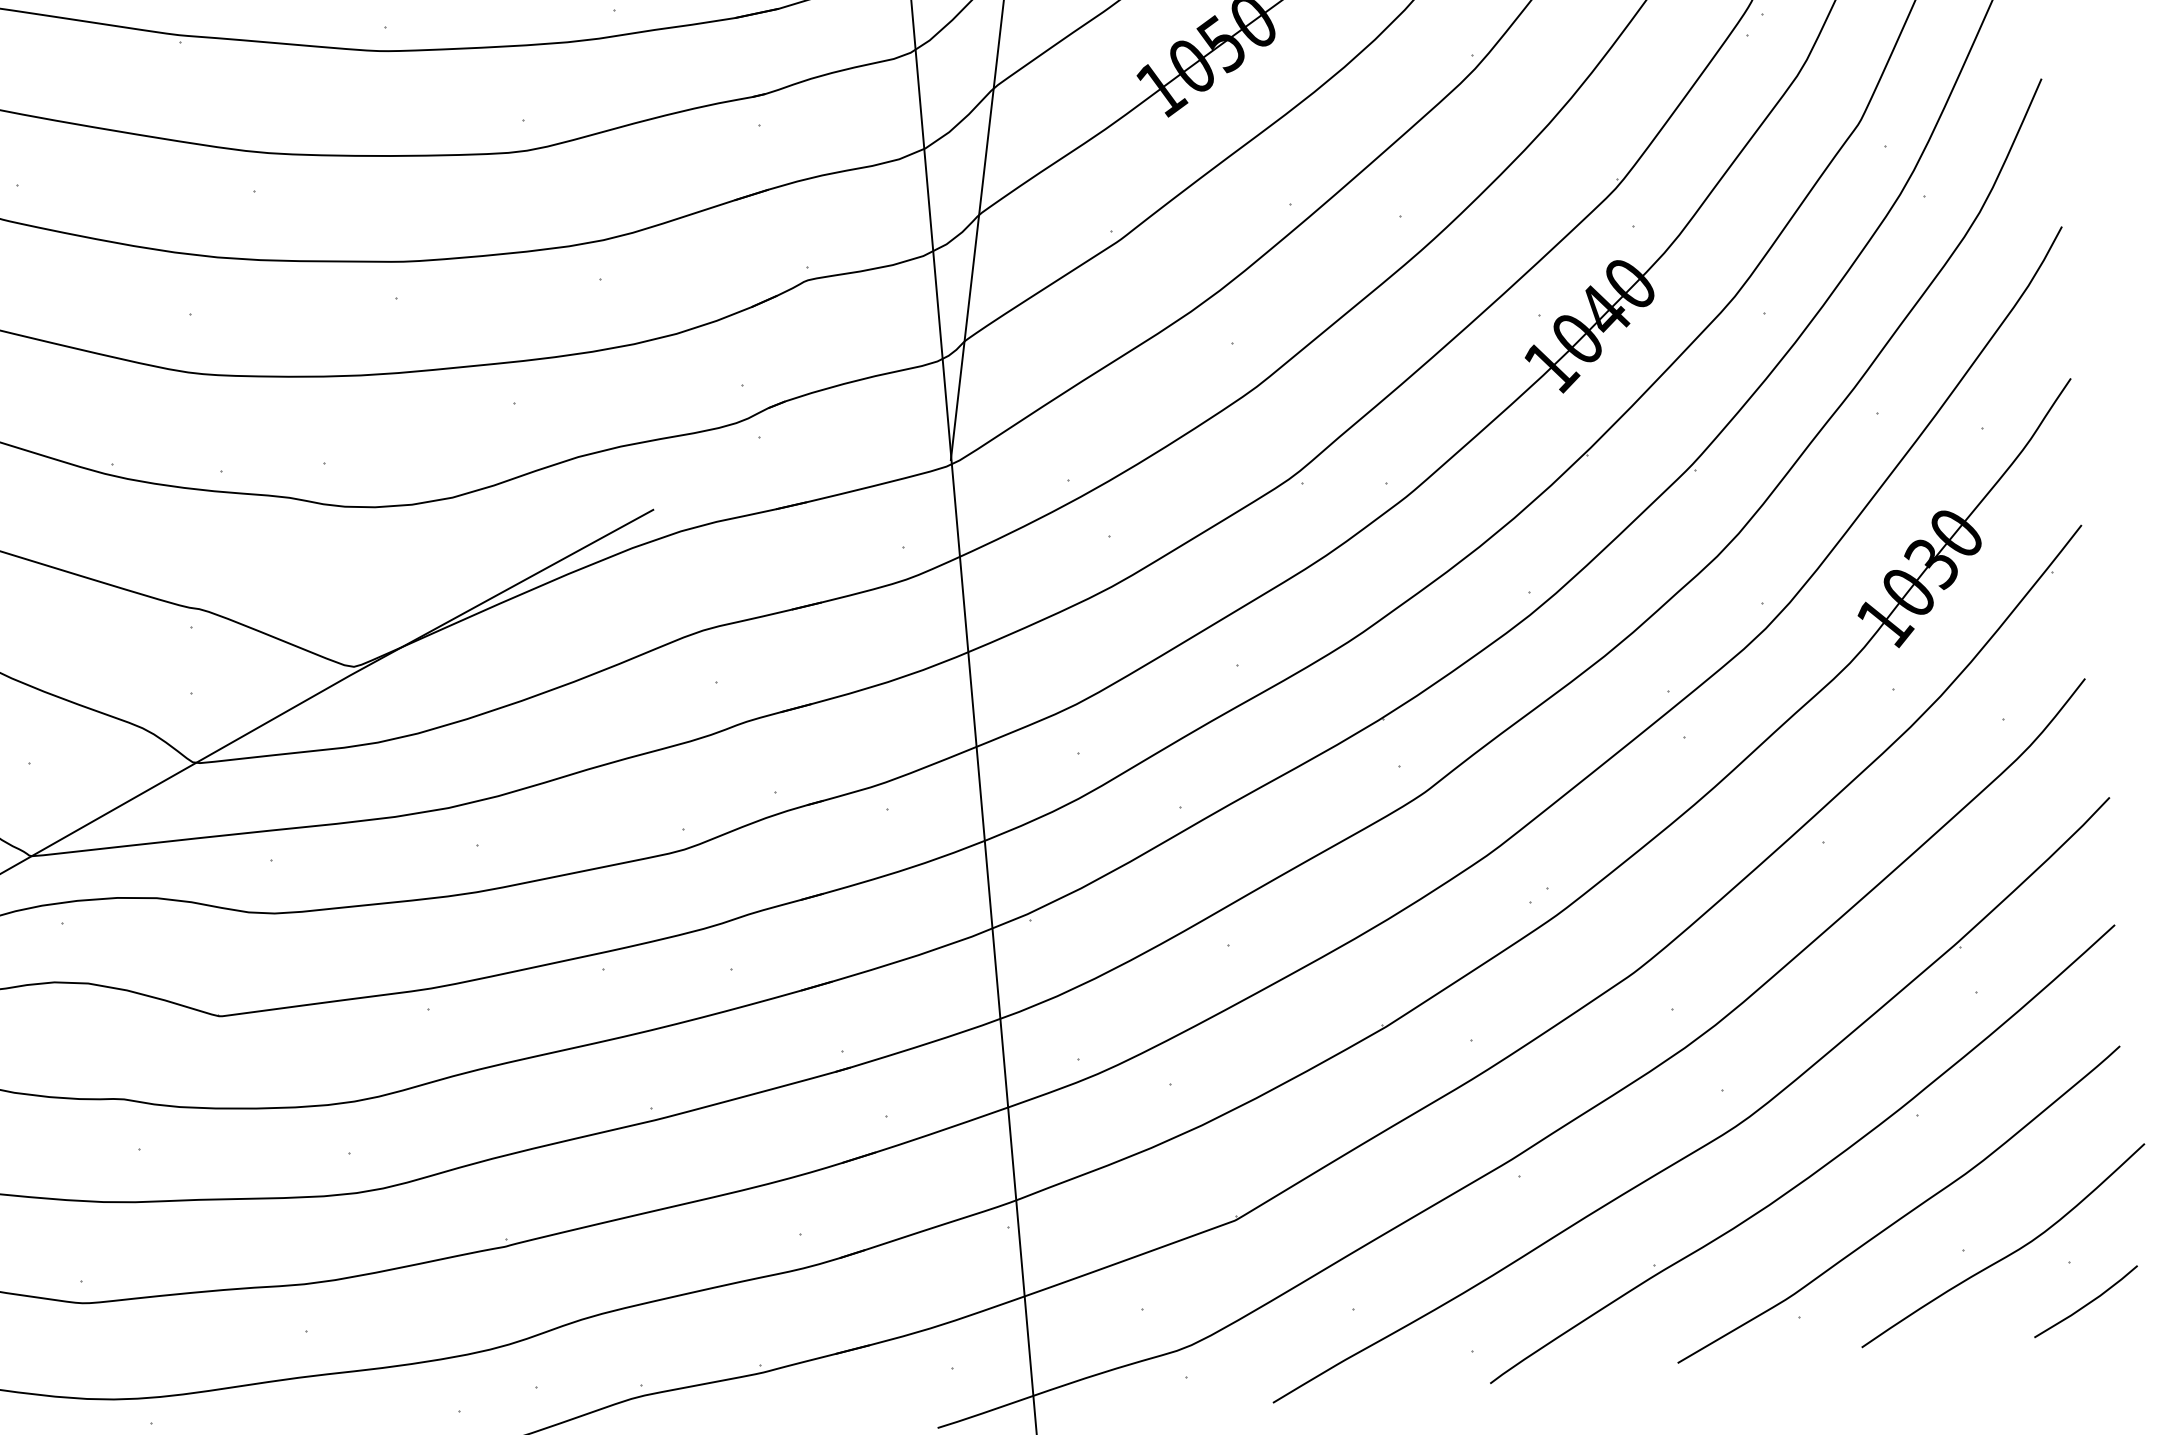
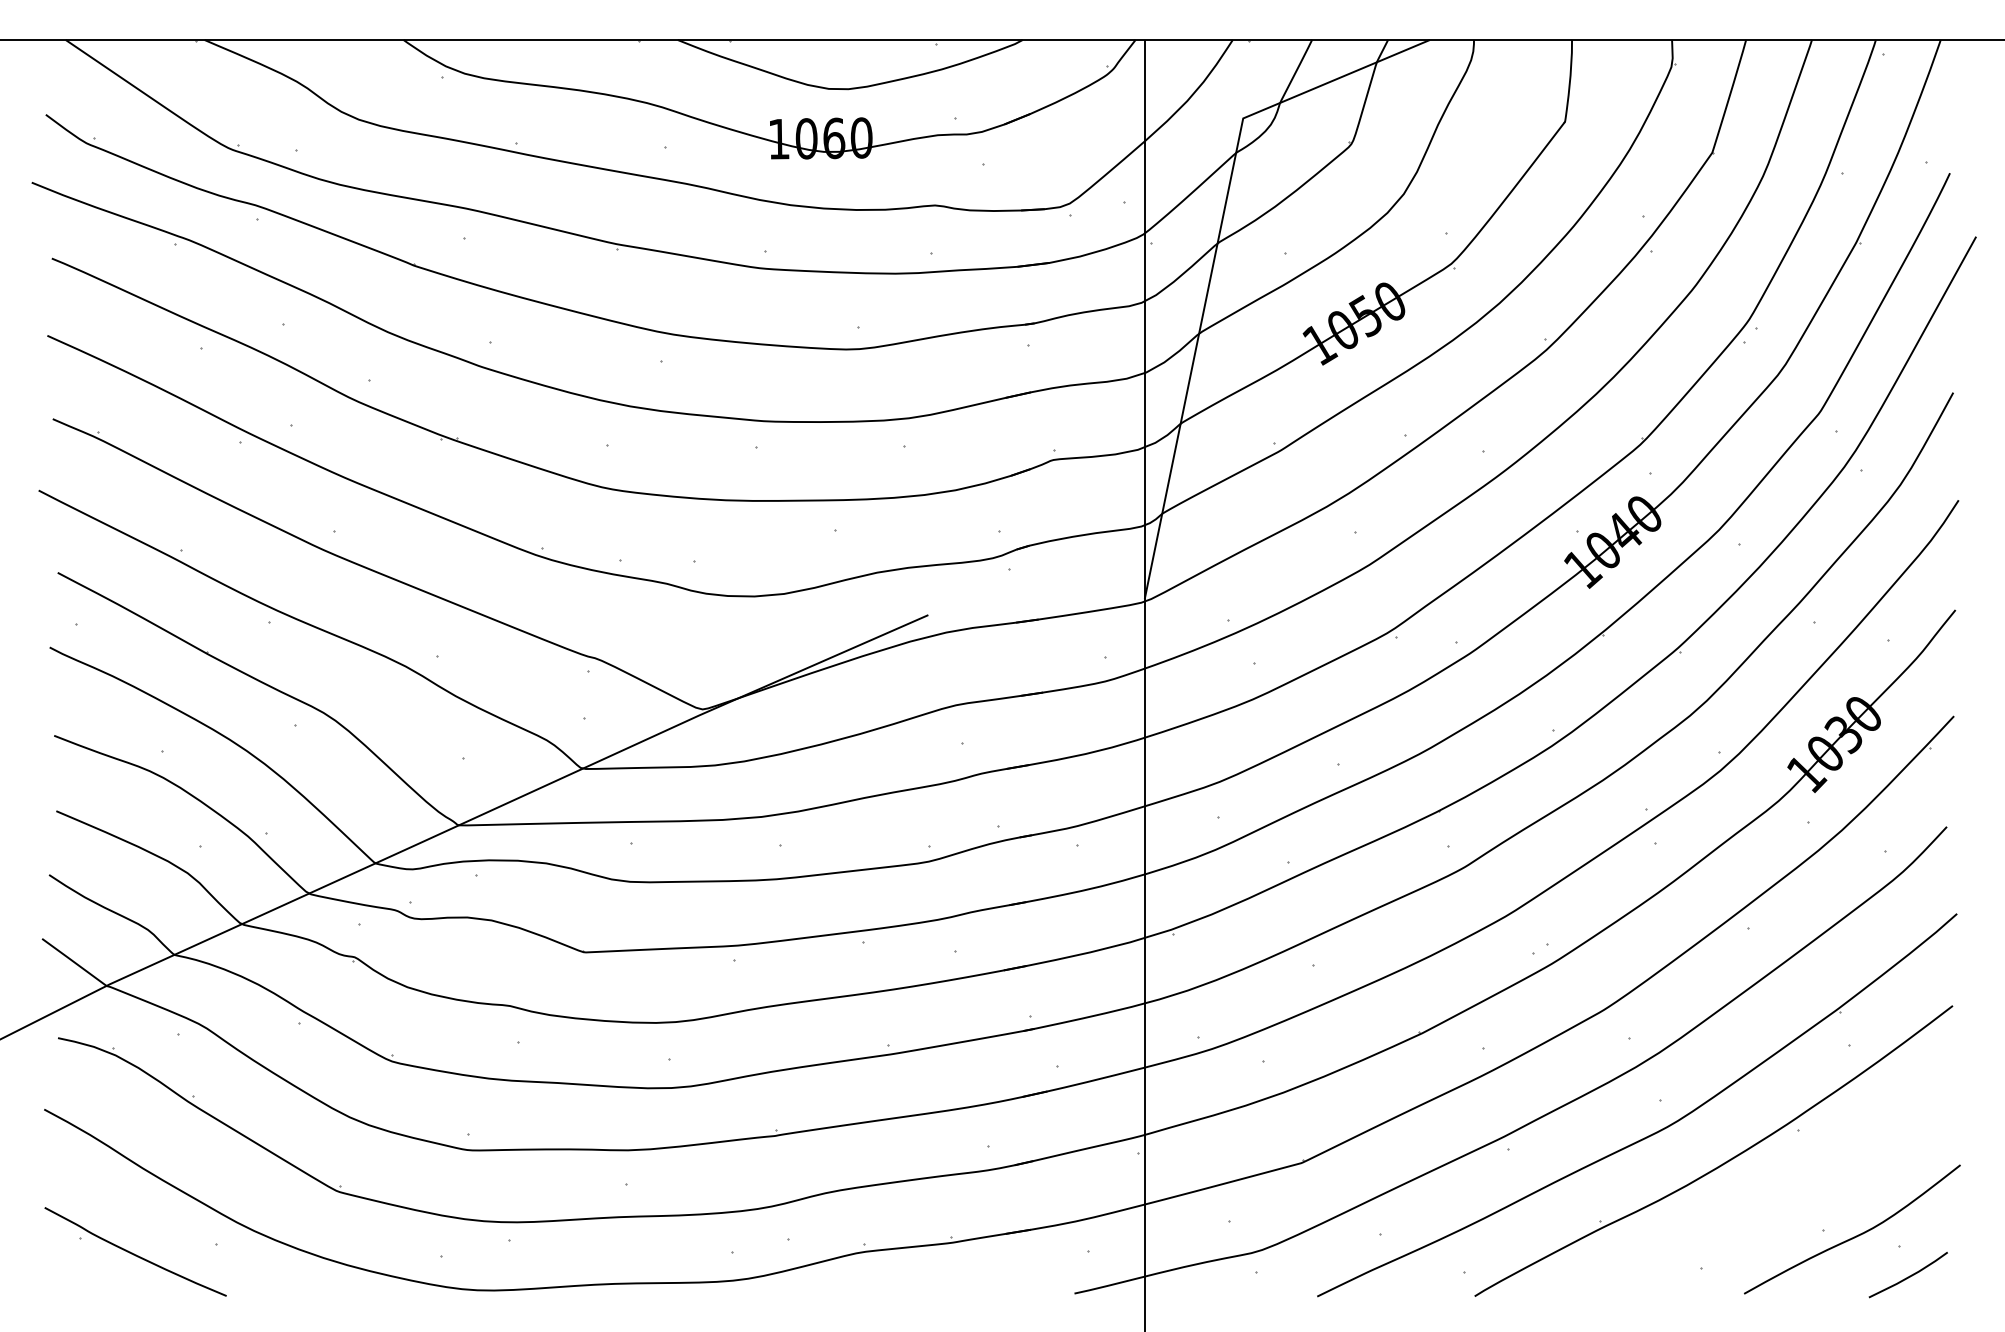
curve: (1904, 1213) -> (1783, 1200), removed

